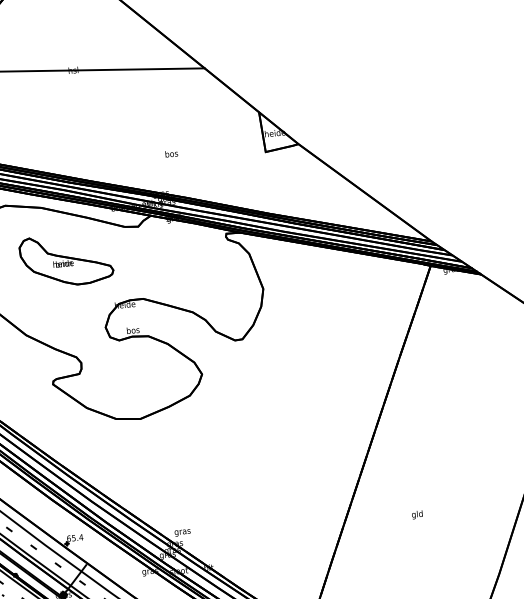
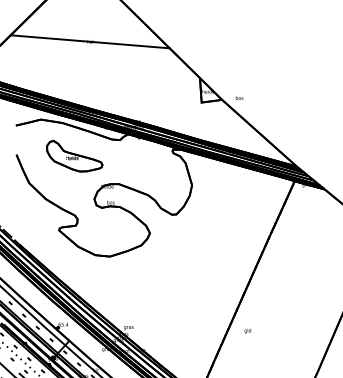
text: (171, 152) -> (239, 97), moved
text: (416, 514) -> (247, 330), moved

